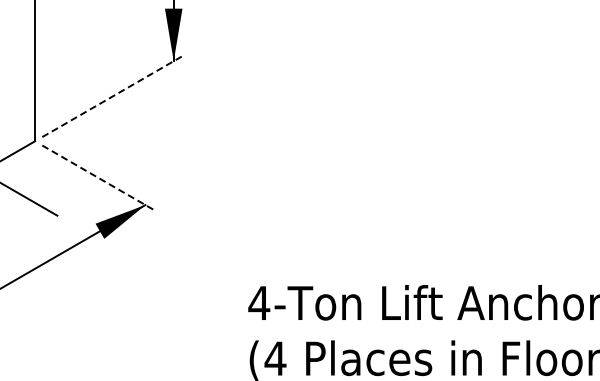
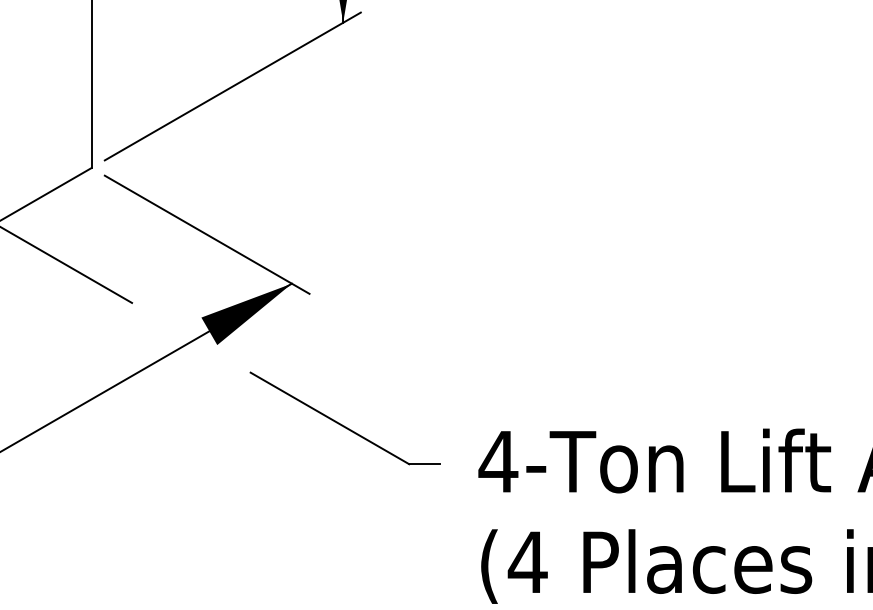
line: (113, 96) -> (233, 86), dashed -> solid
line: (99, 178) -> (208, 235), dashed -> solid
part: (174, 279) -> (344, 418), added

